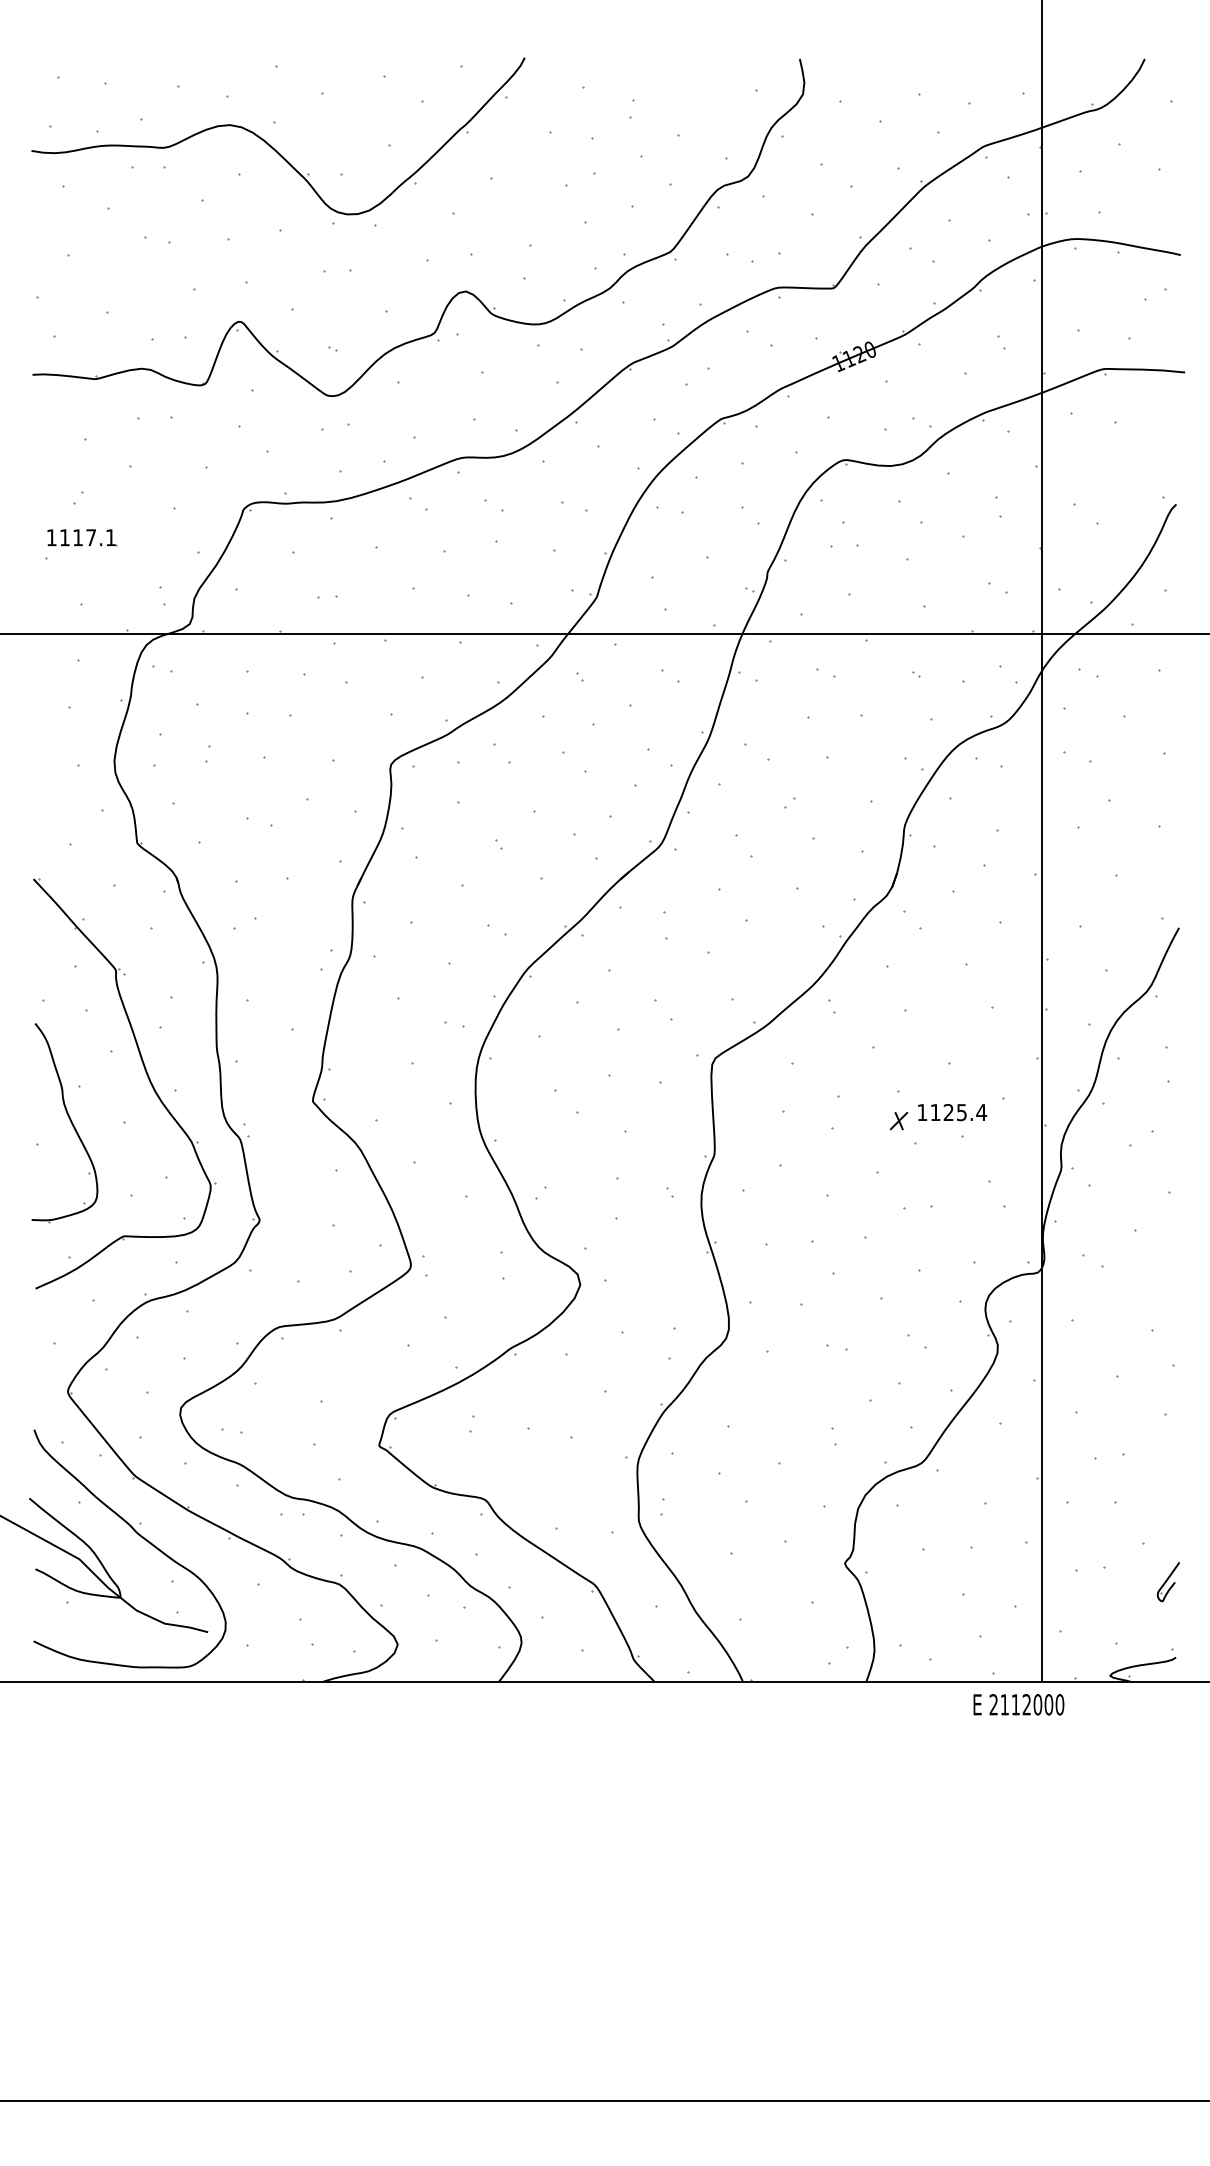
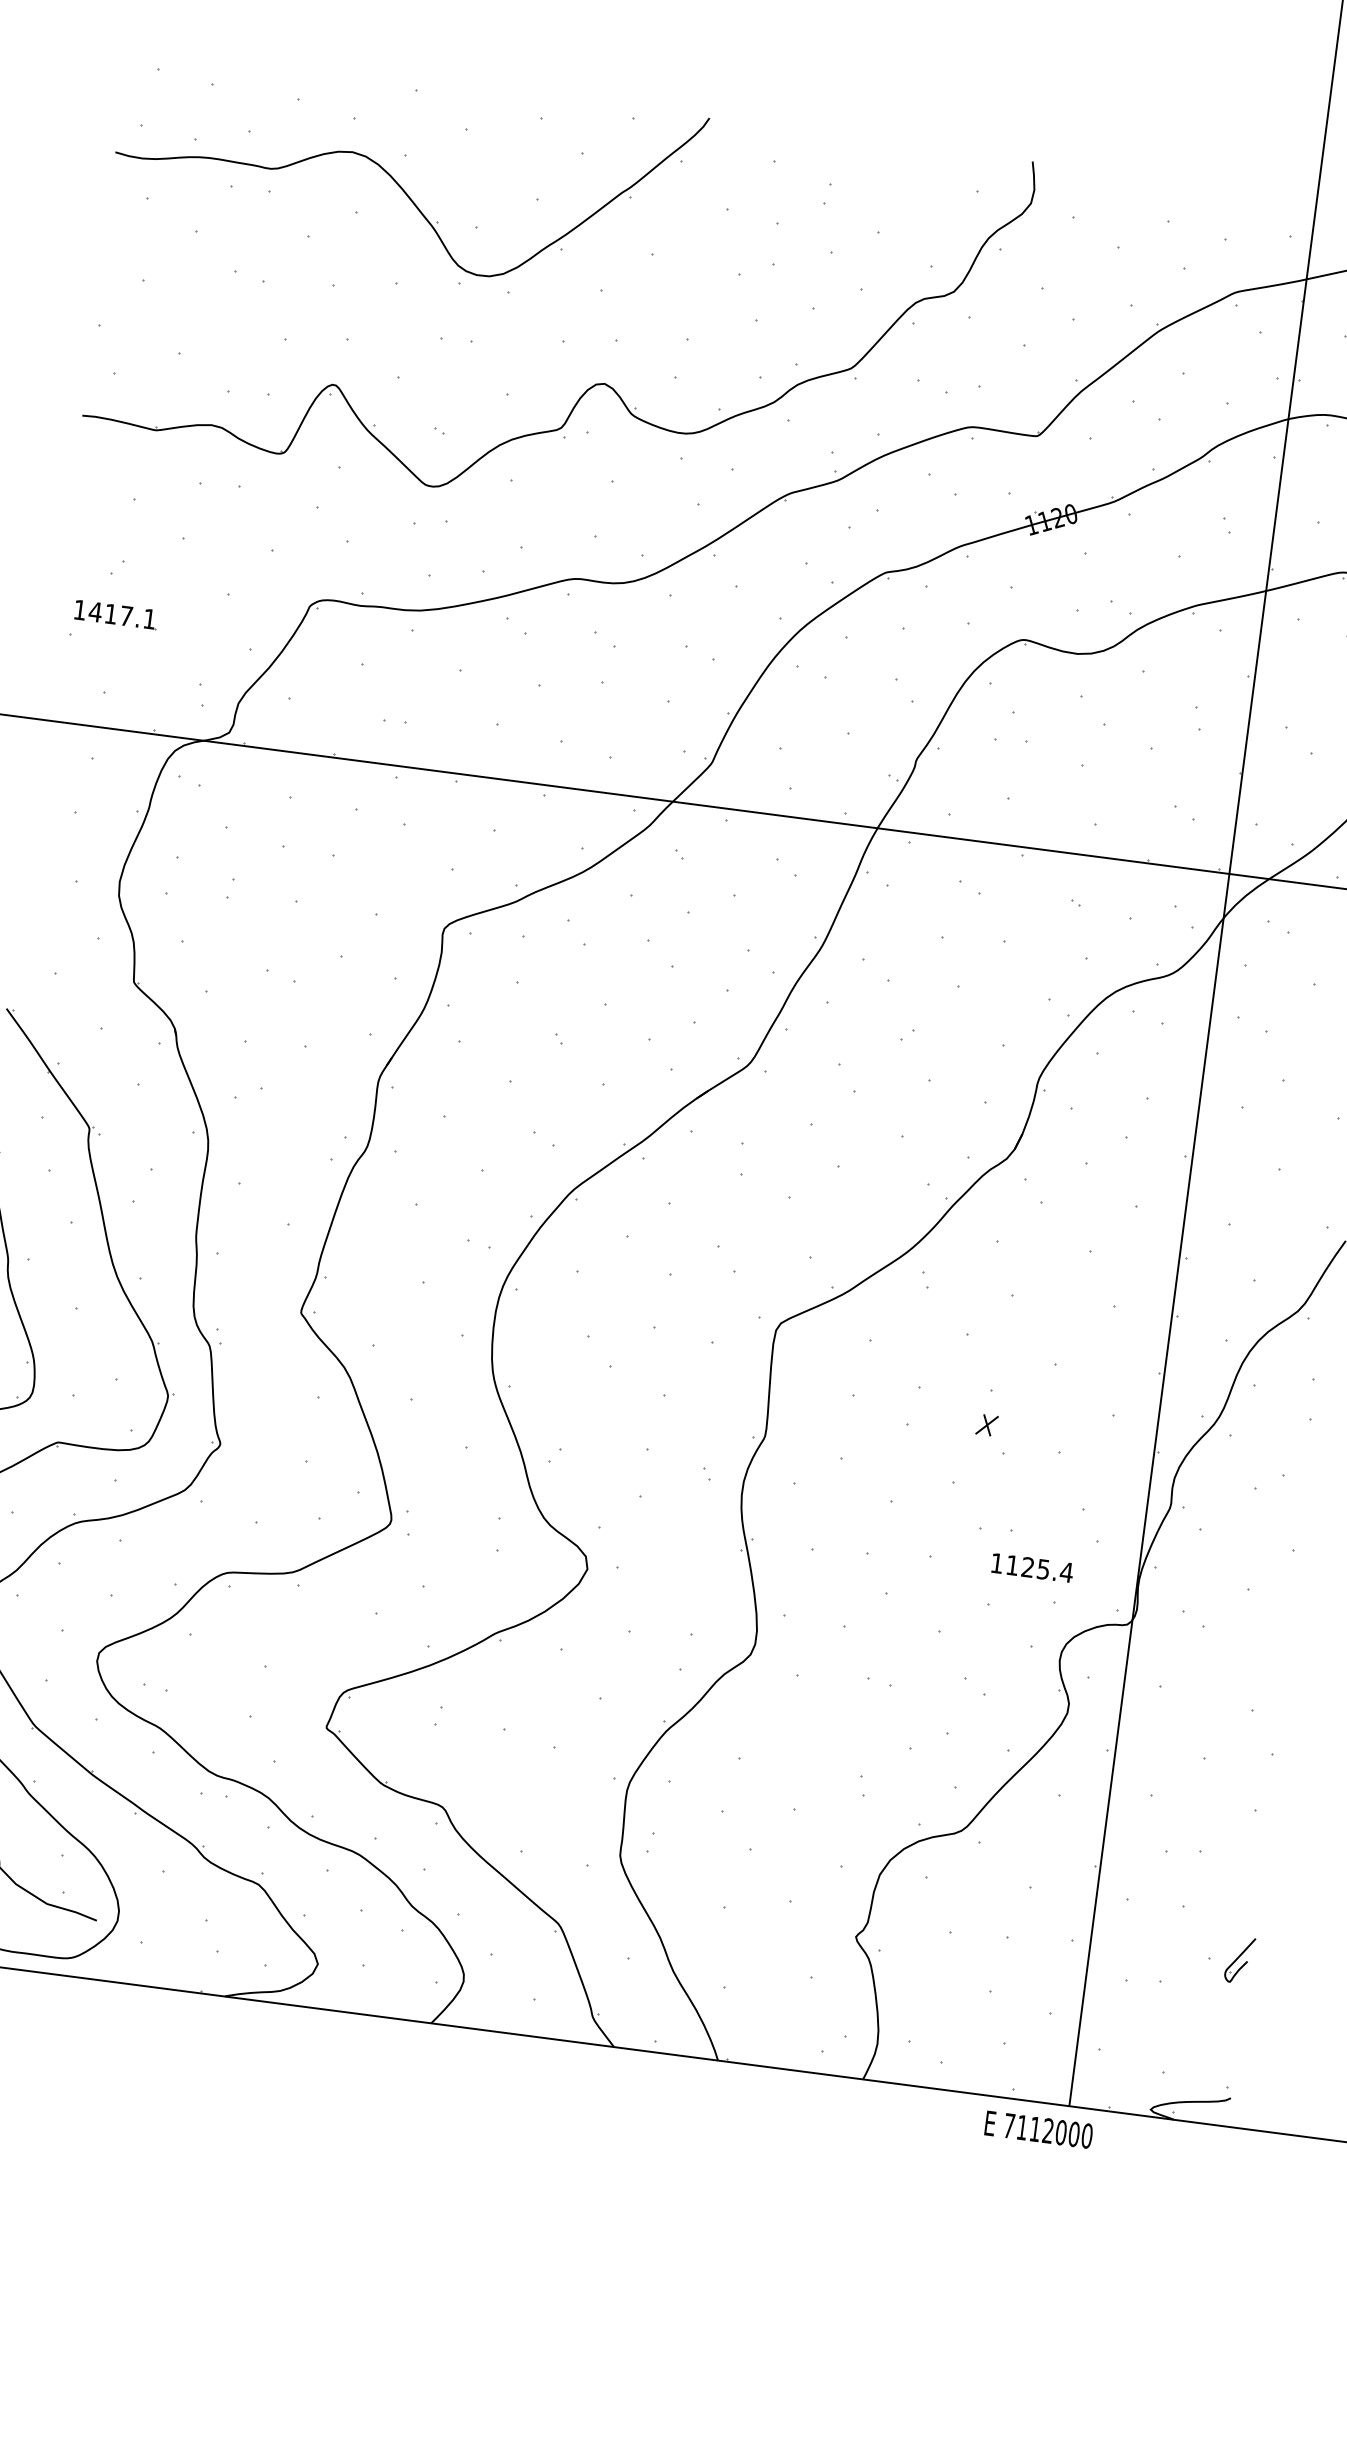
text: (64, 537) -> (95, 611), 1117.1 -> 1417.1
text: (952, 1112) -> (1032, 1567), moved
part: (1167, 1582) -> (1238, 1960), moved
text: (993, 1704) -> (1009, 2125), 2112000 -> 7112000

